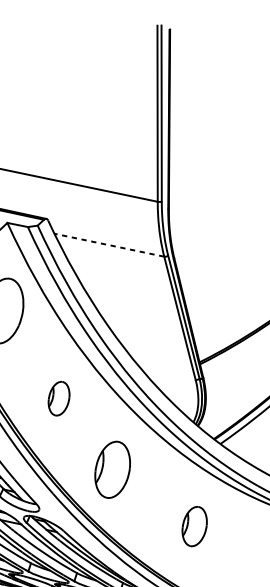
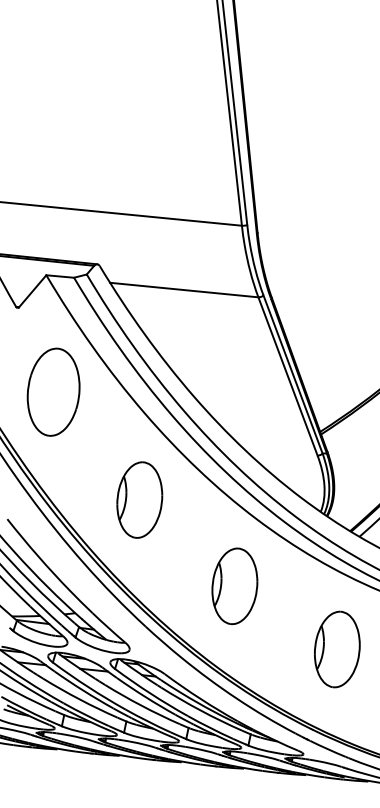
line: (109, 245) -> (184, 290), dashed -> solid
part: (58, 398) -> (139, 499), size x1.67
part: (112, 469) -> (234, 585), moved
part: (194, 526) -> (337, 649), size x1.43

